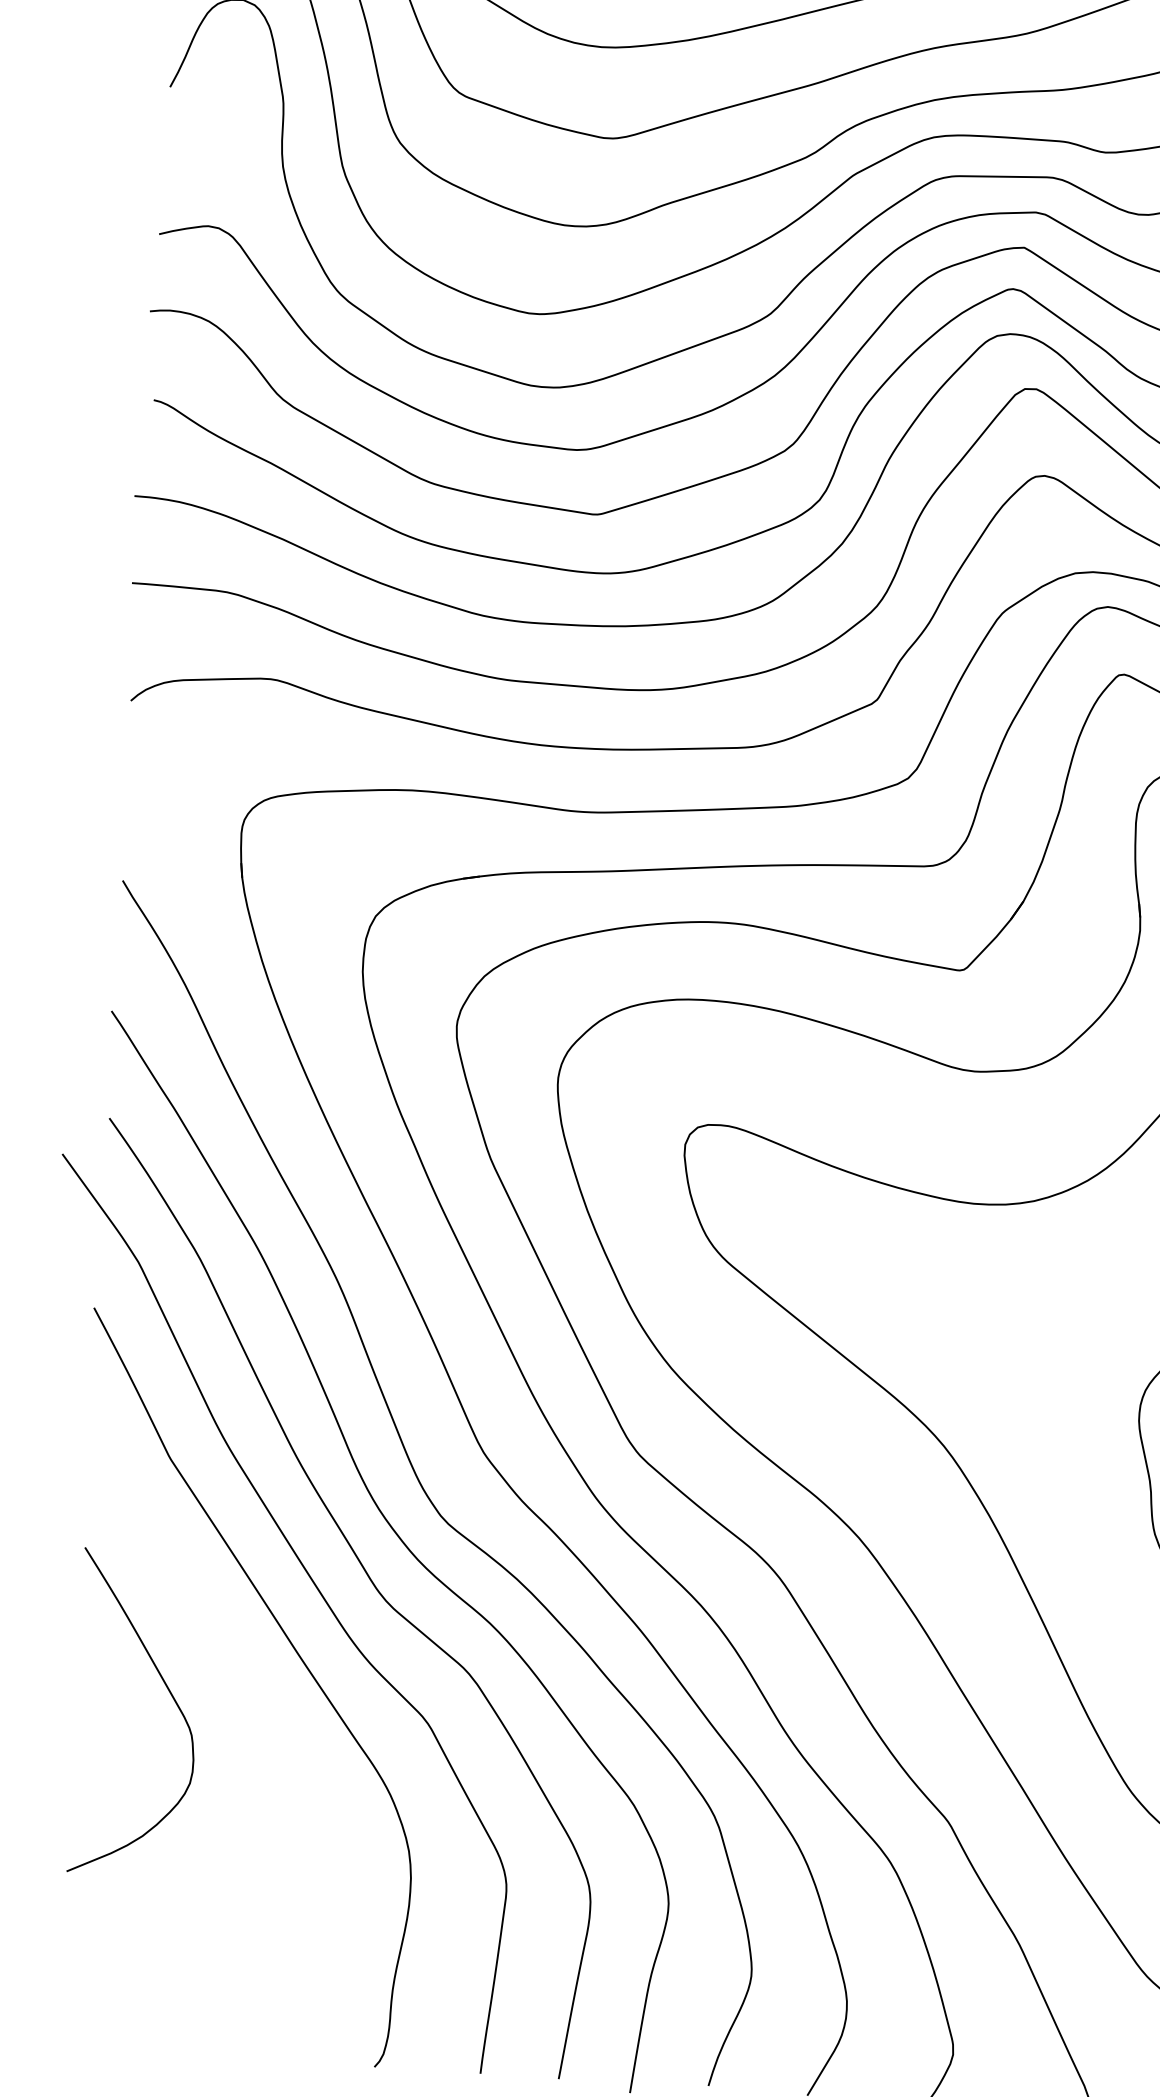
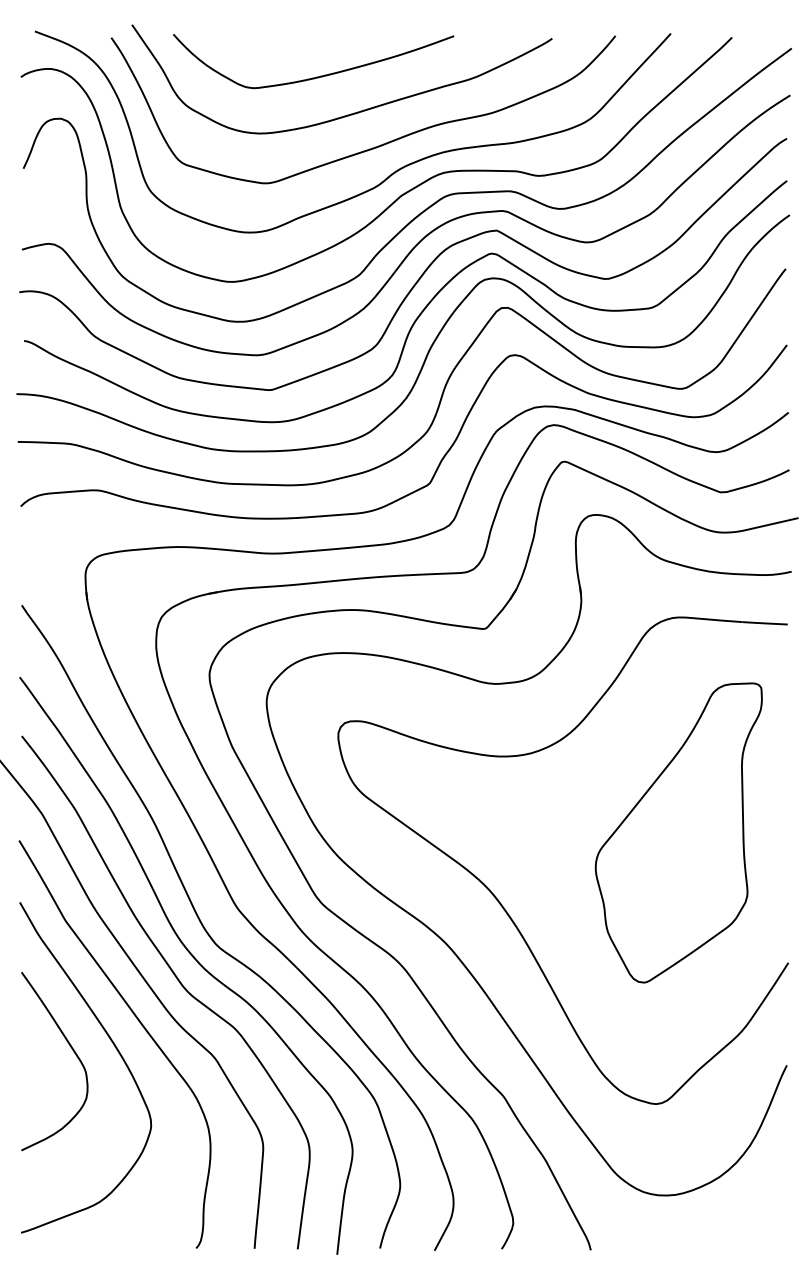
curve: (249, 1699) -> (116, 1050), added

